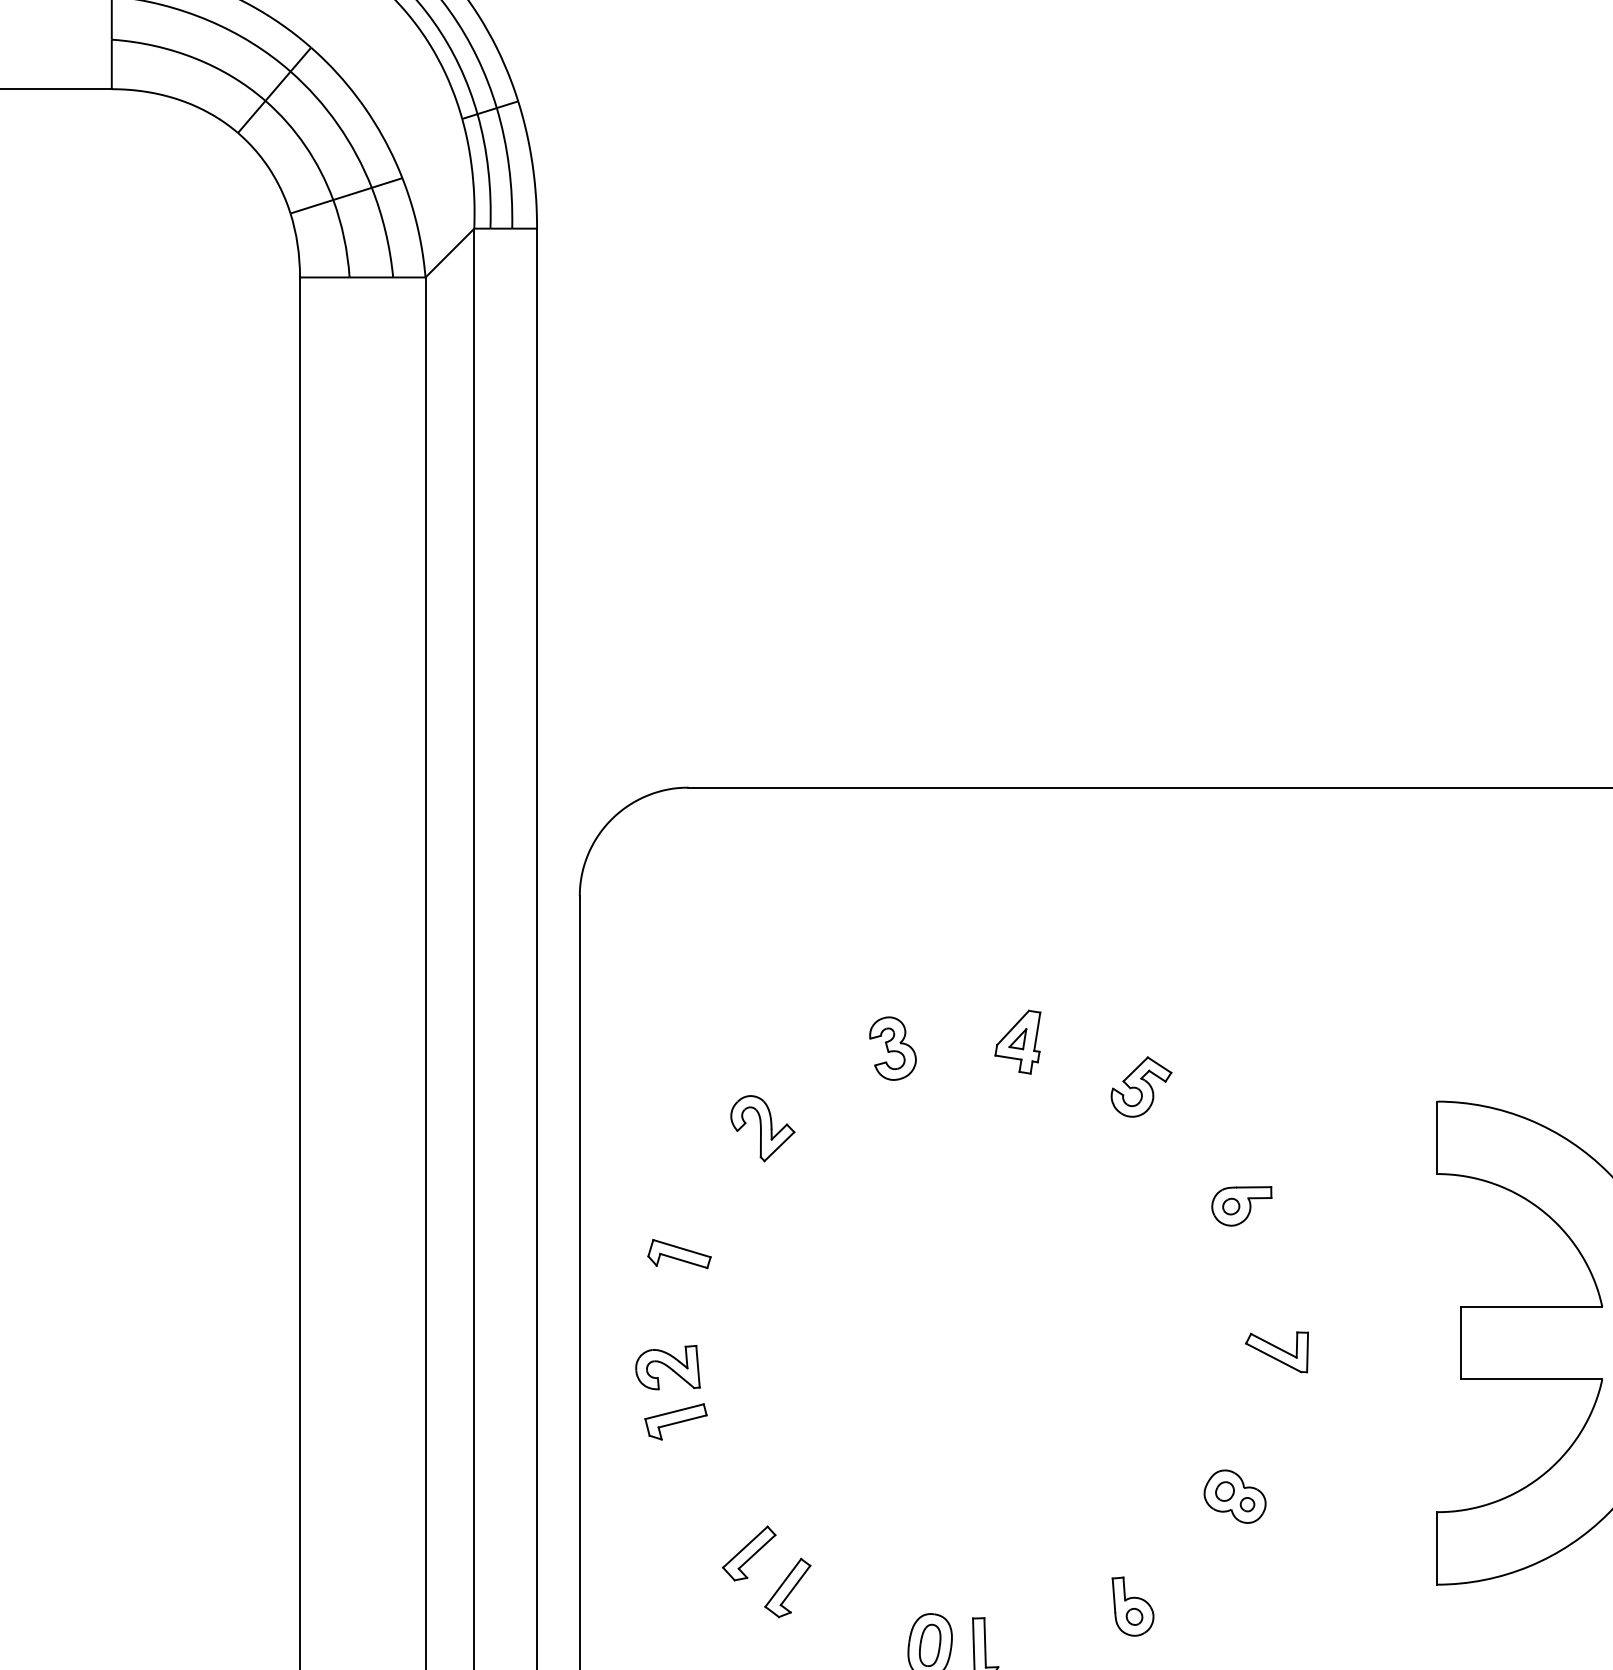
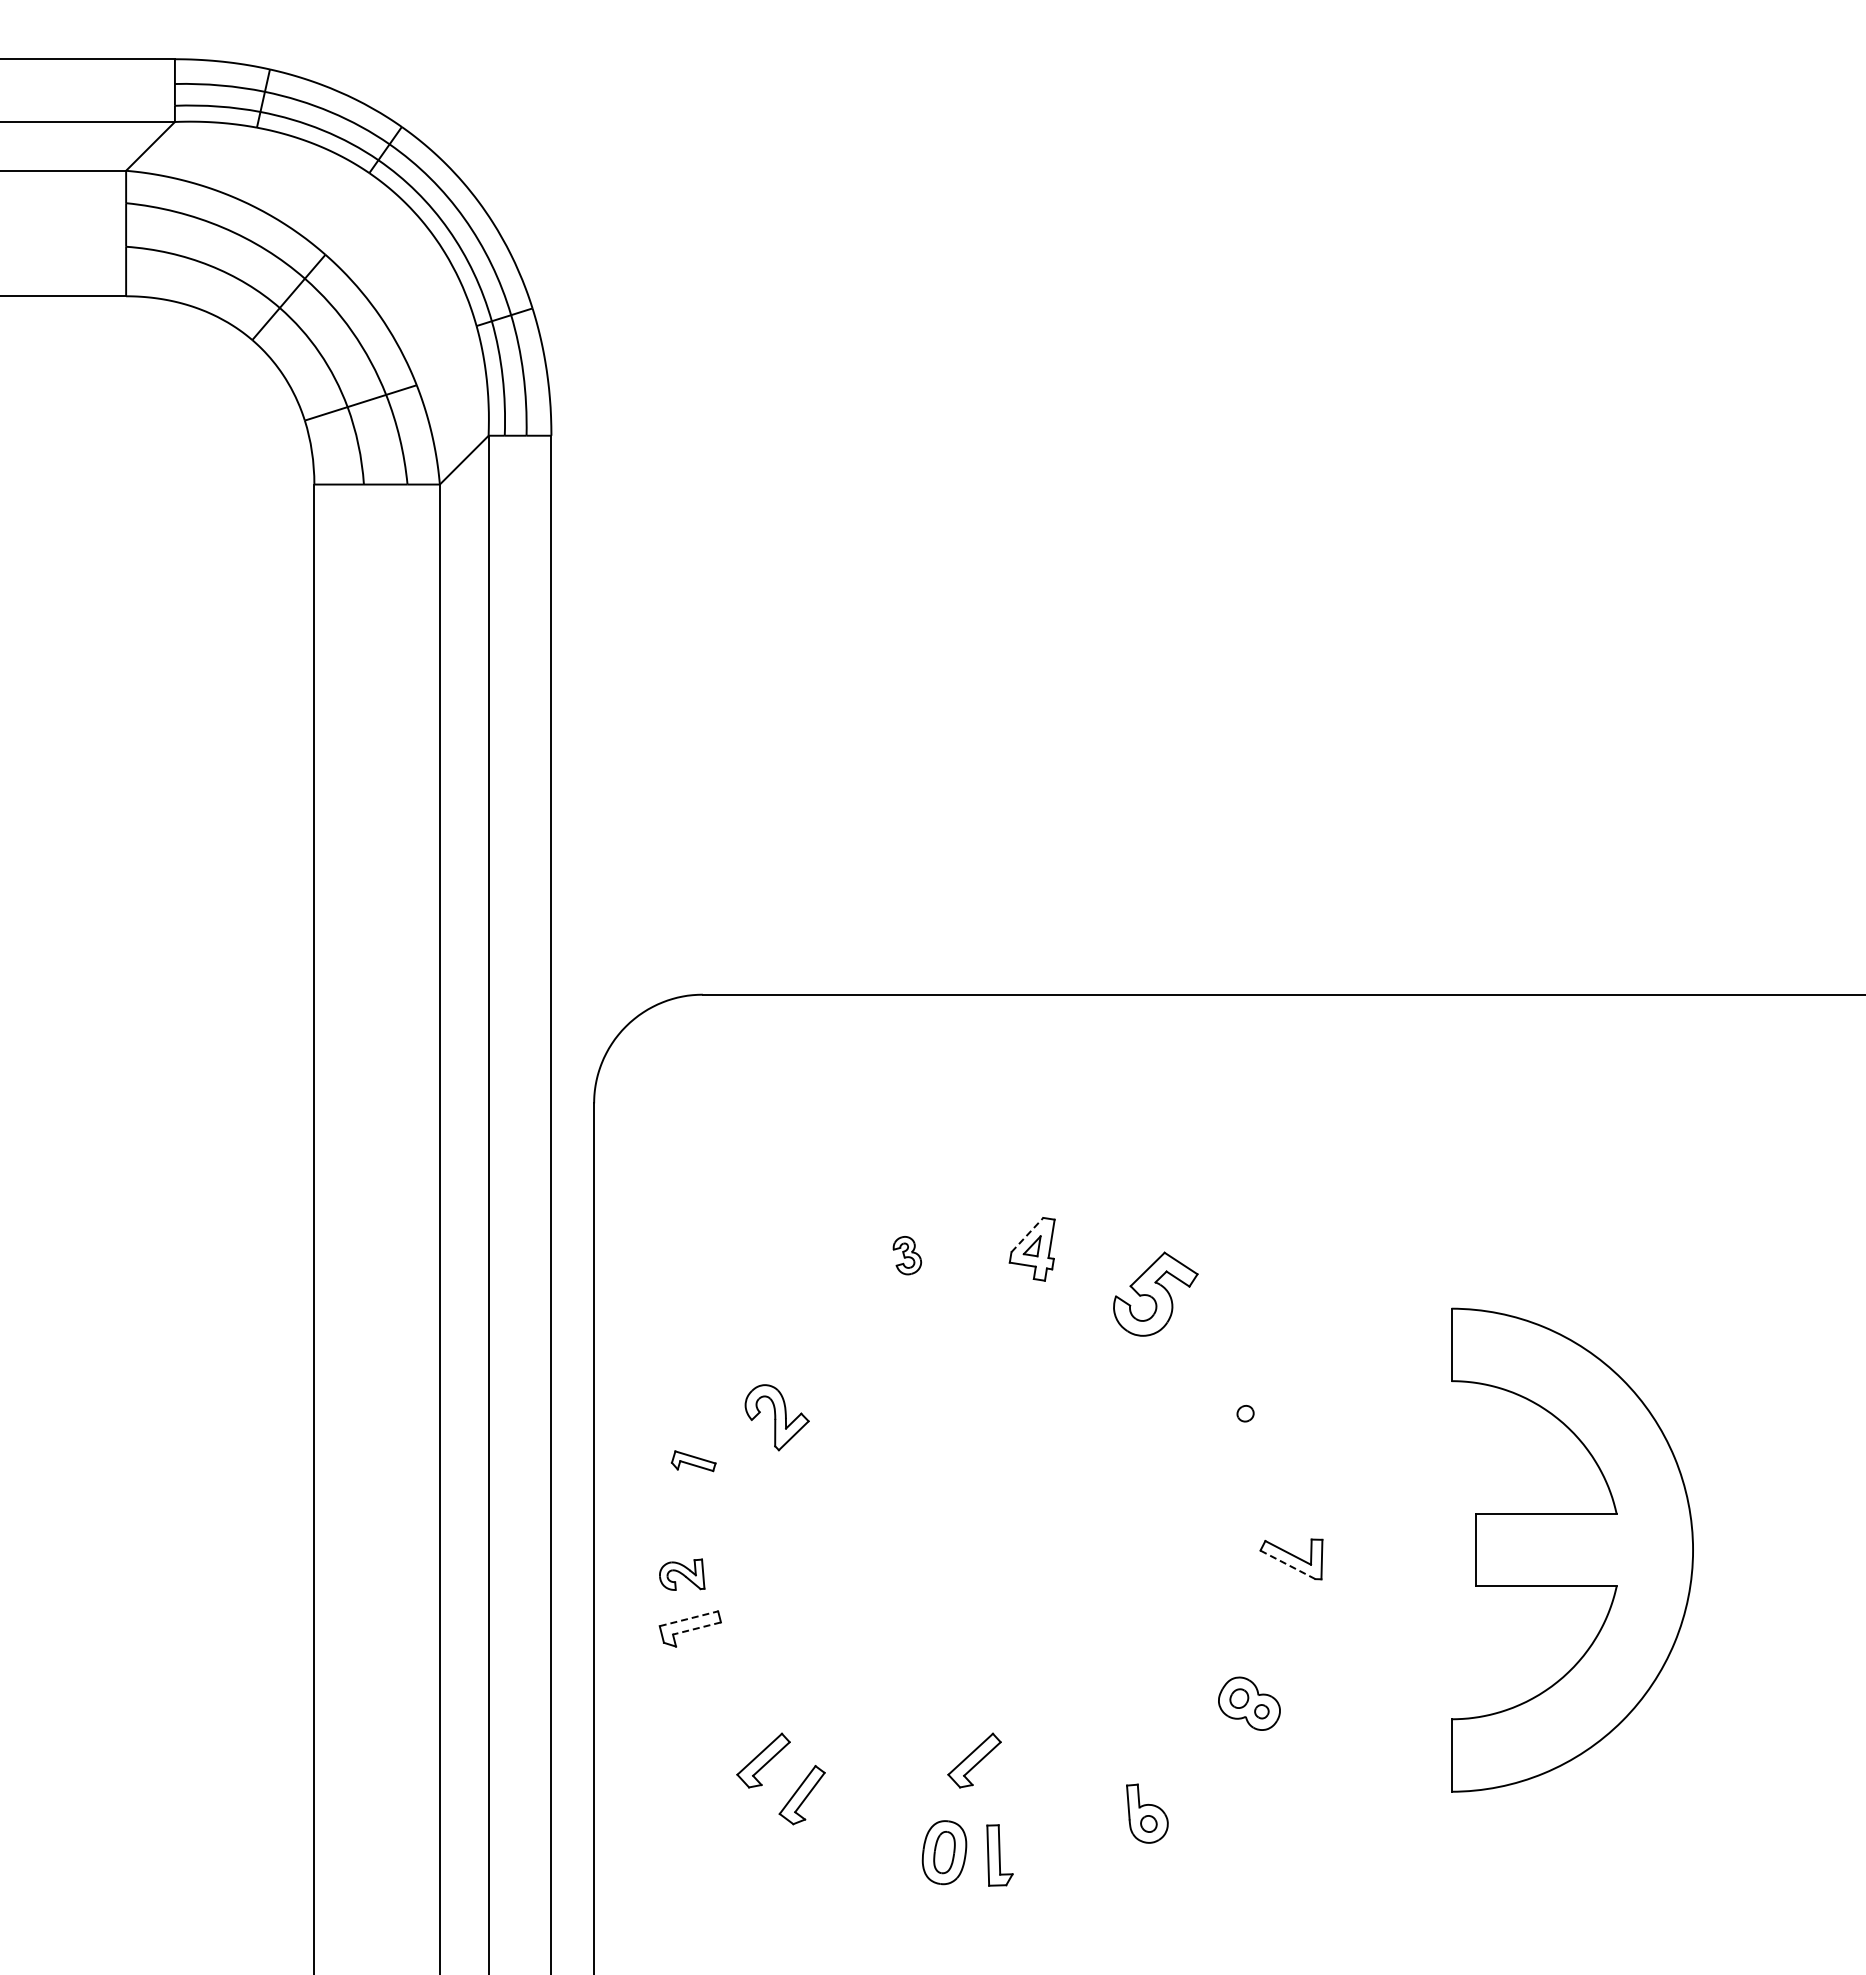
line: (1013, 1027) -> (1027, 1234), solid -> dashed
part: (893, 1048) -> (907, 1255), size x0.6
part: (1141, 1086) -> (1155, 1293), size x1.4
part: (762, 1128) -> (776, 1417), moved
part: (1241, 1206) -> (1255, 1413), removed
part: (679, 1254) -> (693, 1461), size x0.7
line: (1273, 1357) -> (1287, 1564), solid -> dashed
part: (667, 1367) -> (681, 1574), size x0.7
line: (675, 1411) -> (689, 1618), solid -> dashed
line: (682, 1421) -> (696, 1628), solid -> dashed
part: (960, 1553) -> (974, 1760), added

